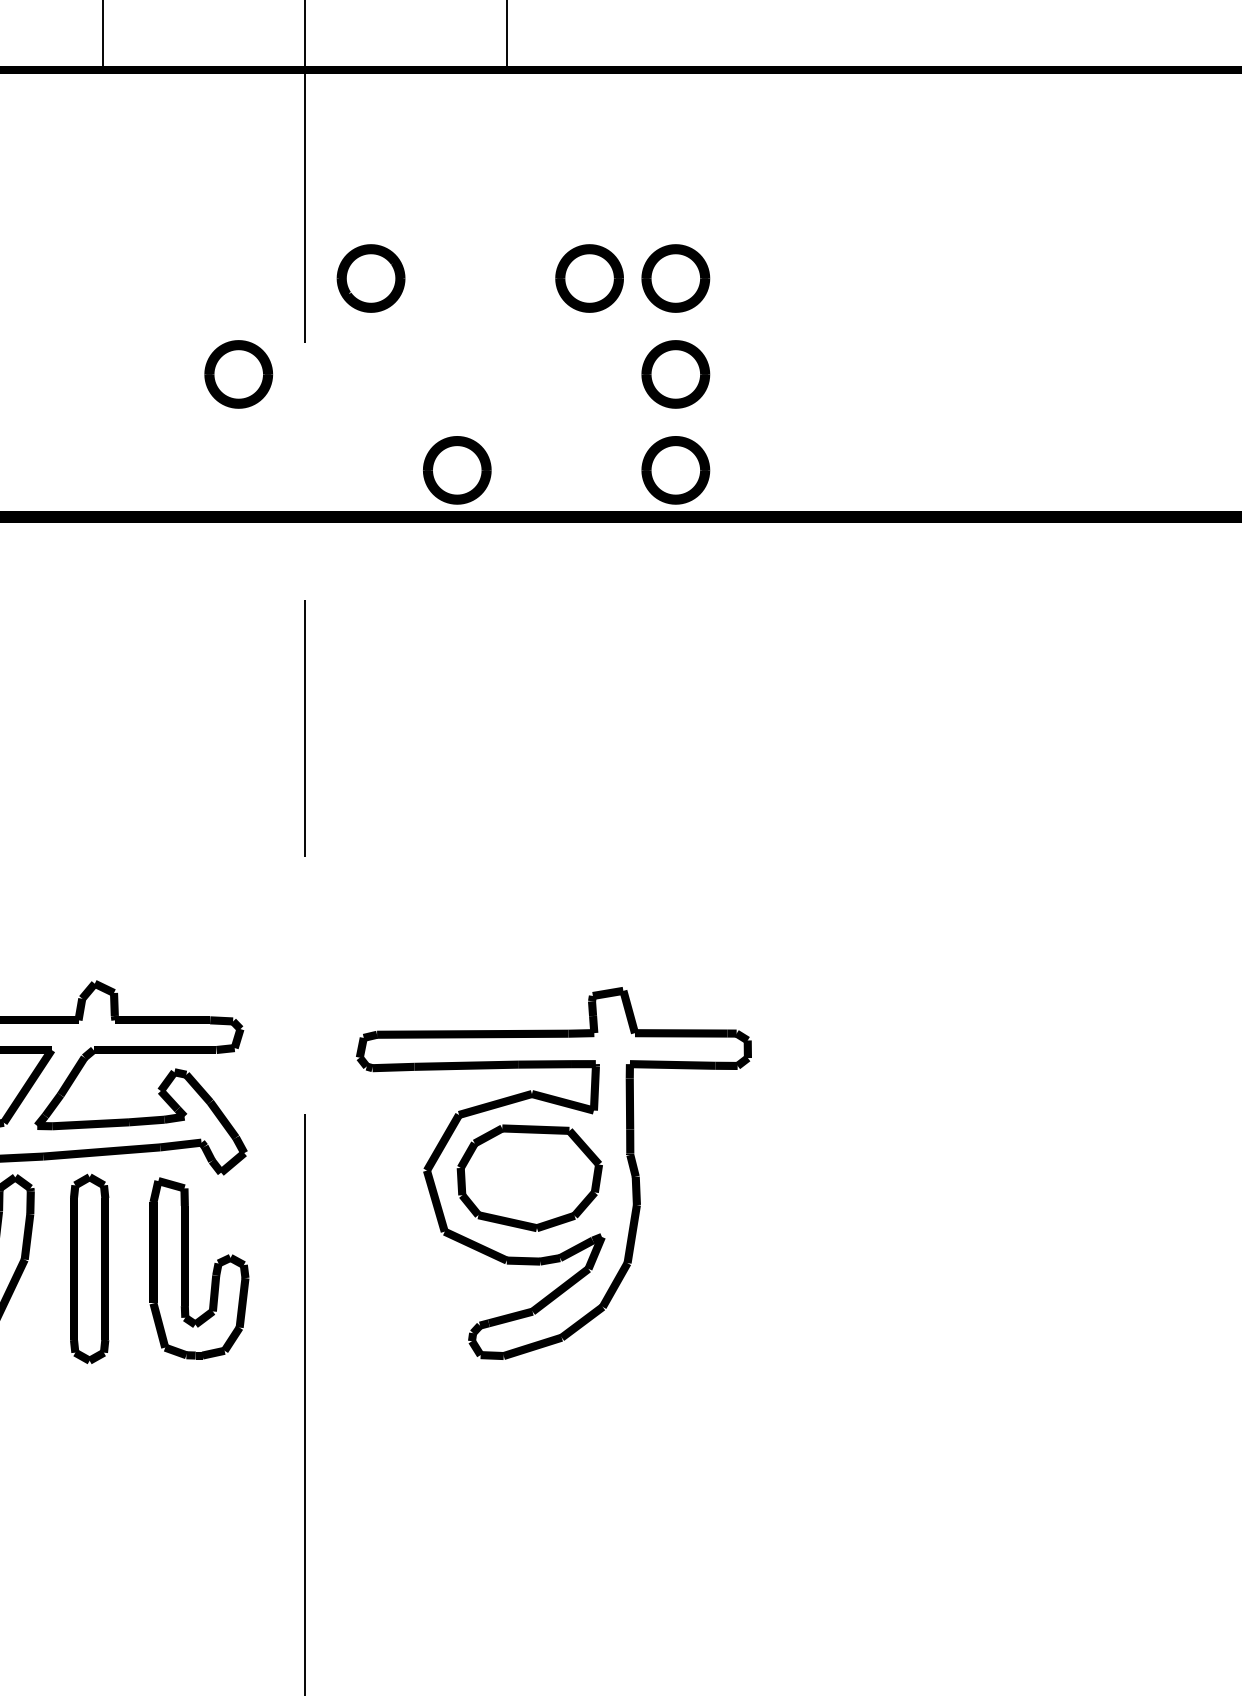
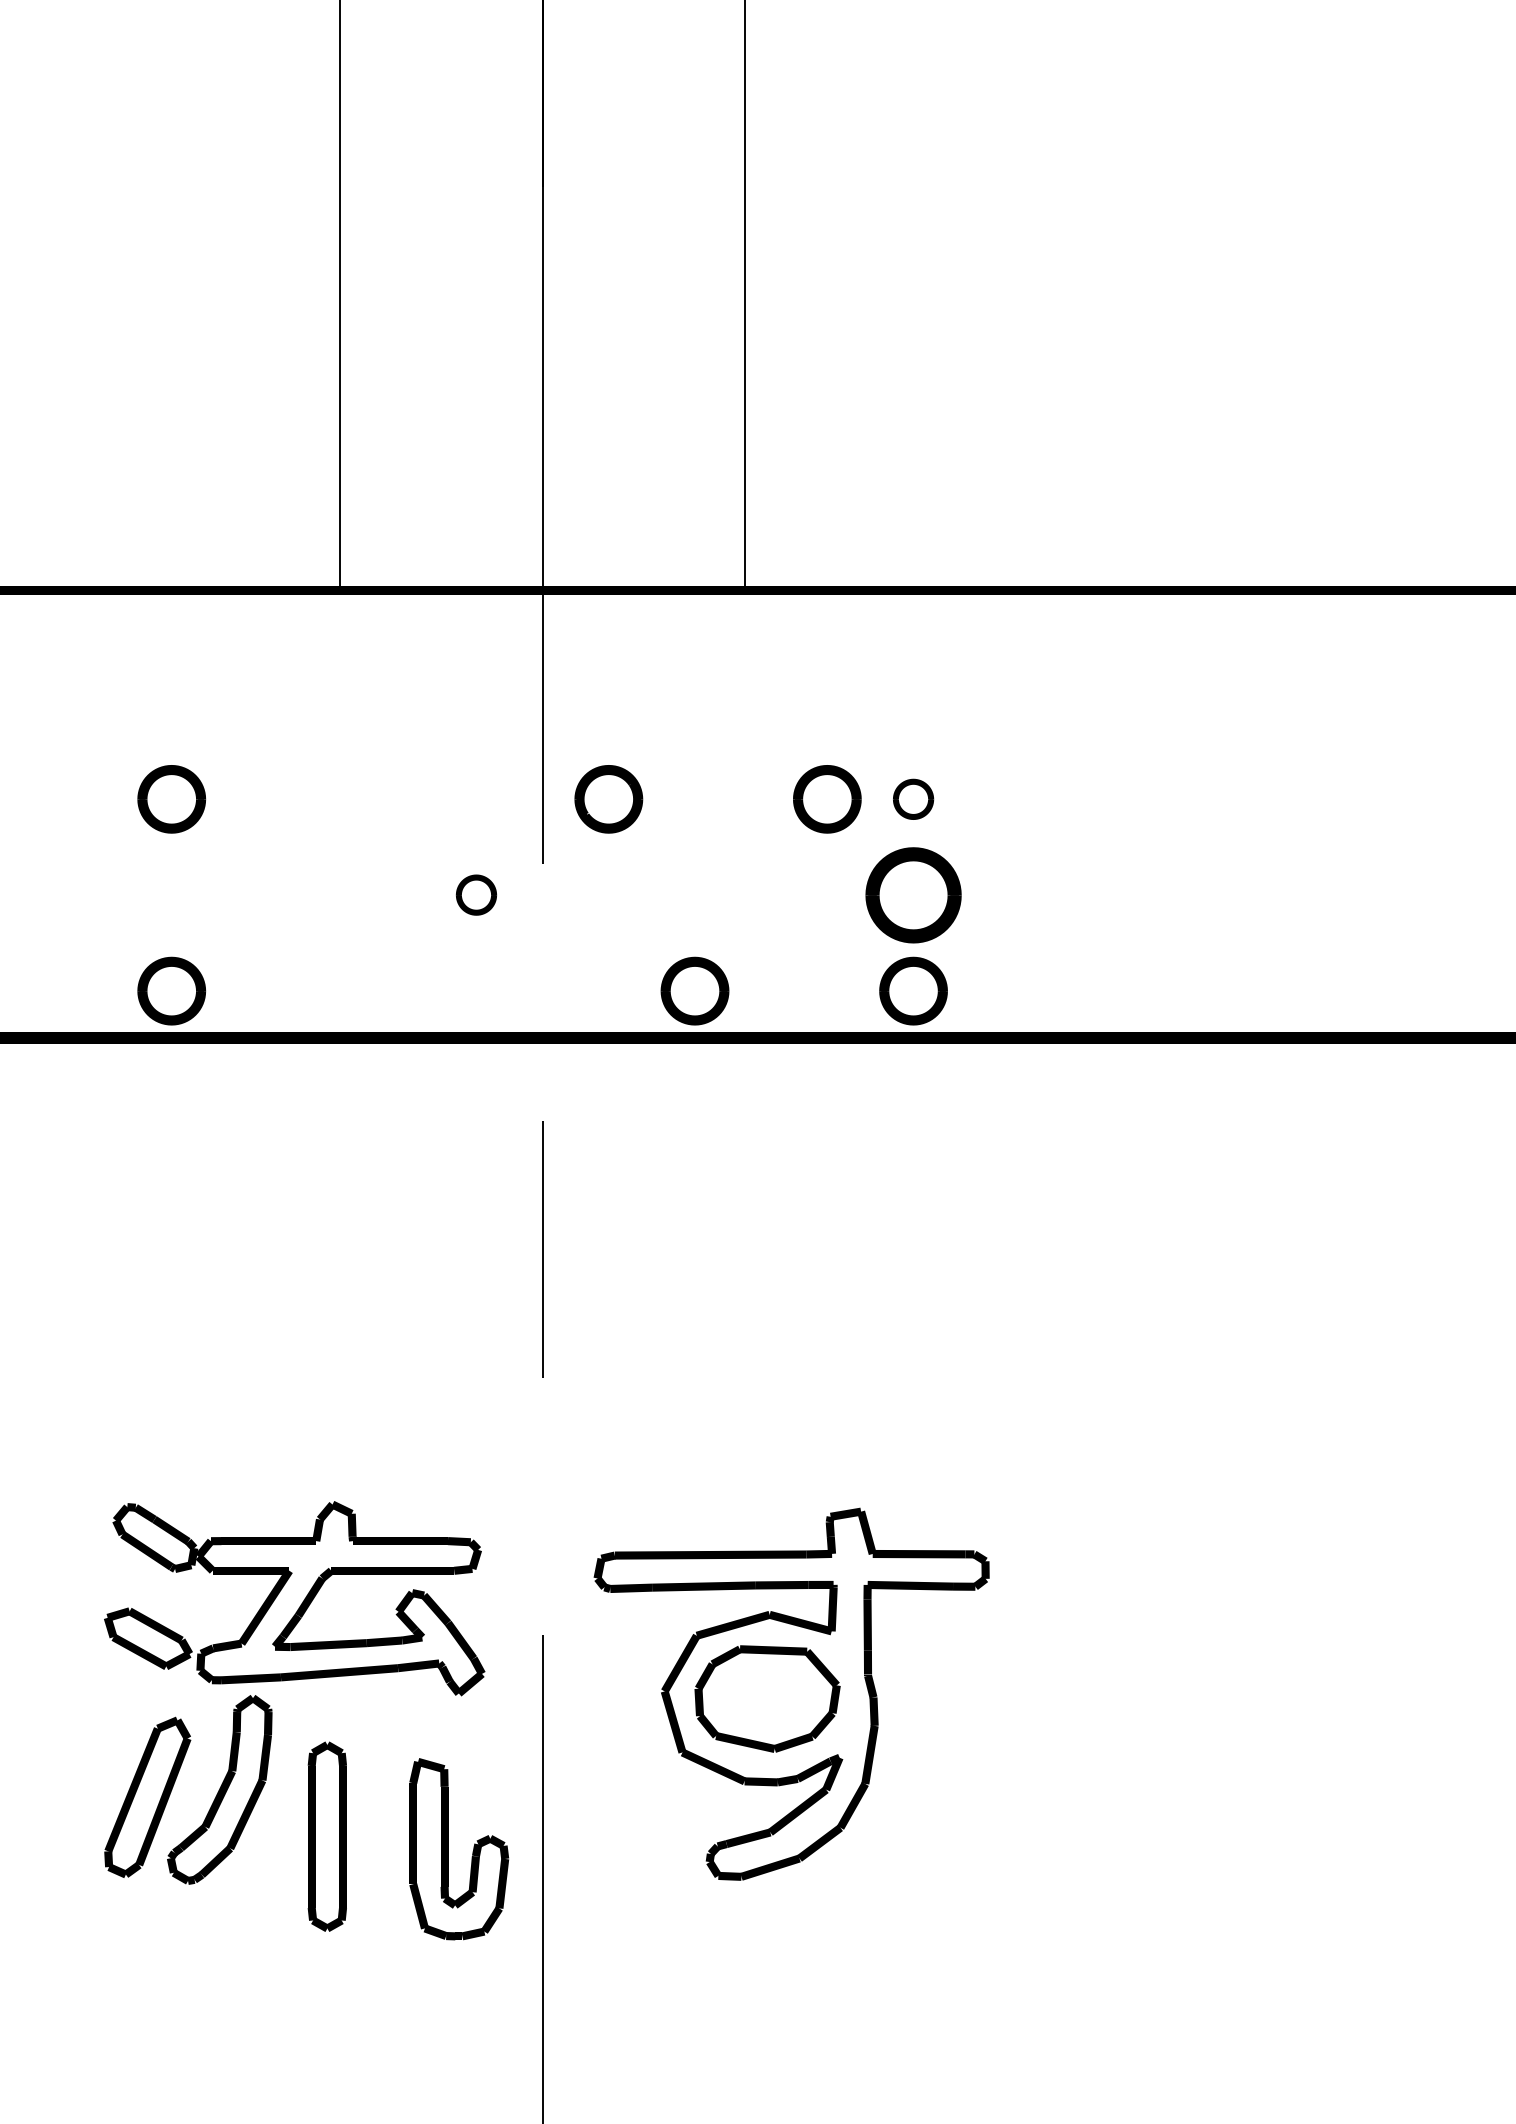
part: (675, 278) -> (913, 799), size x0.6
part: (238, 373) -> (476, 894), size x0.6
part: (675, 373) -> (913, 894), size x1.4
part: (88, 1268) -> (326, 1836), moved
part: (188, 1268) -> (448, 1849), moved

